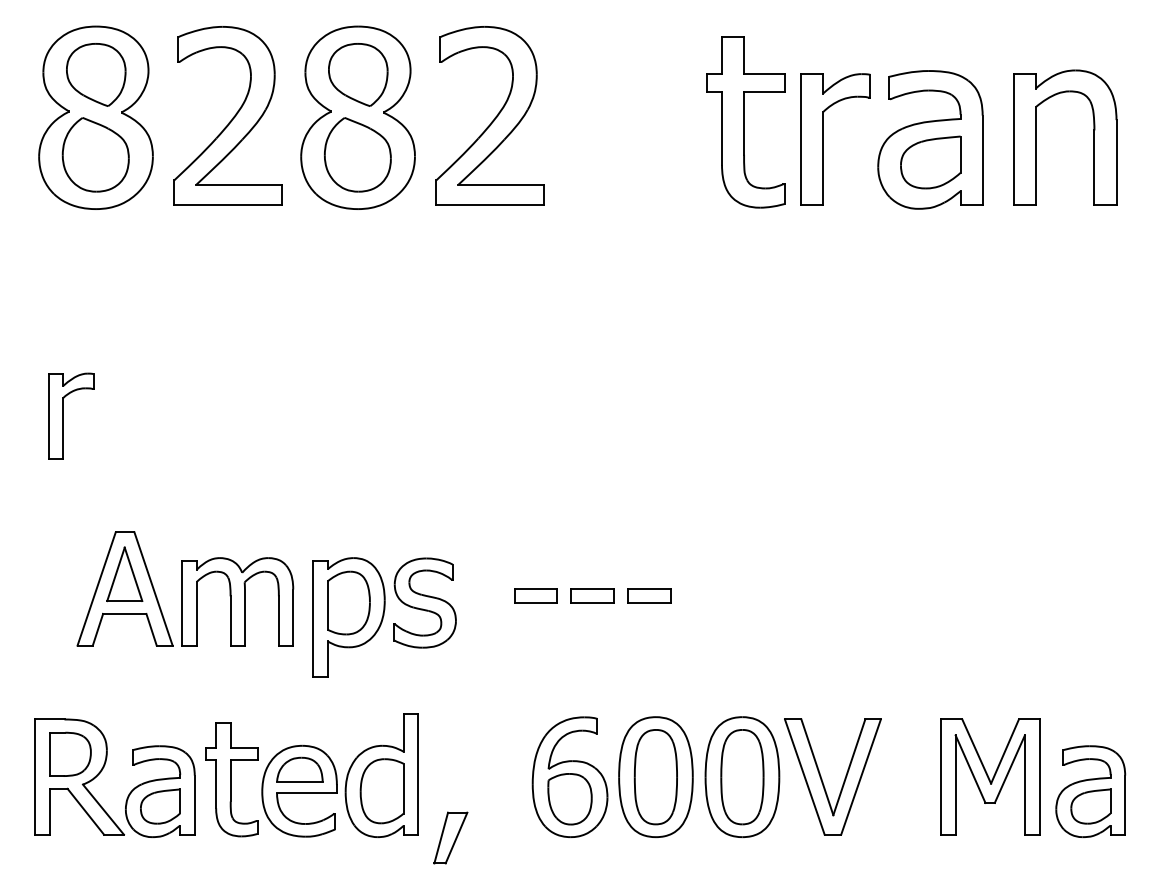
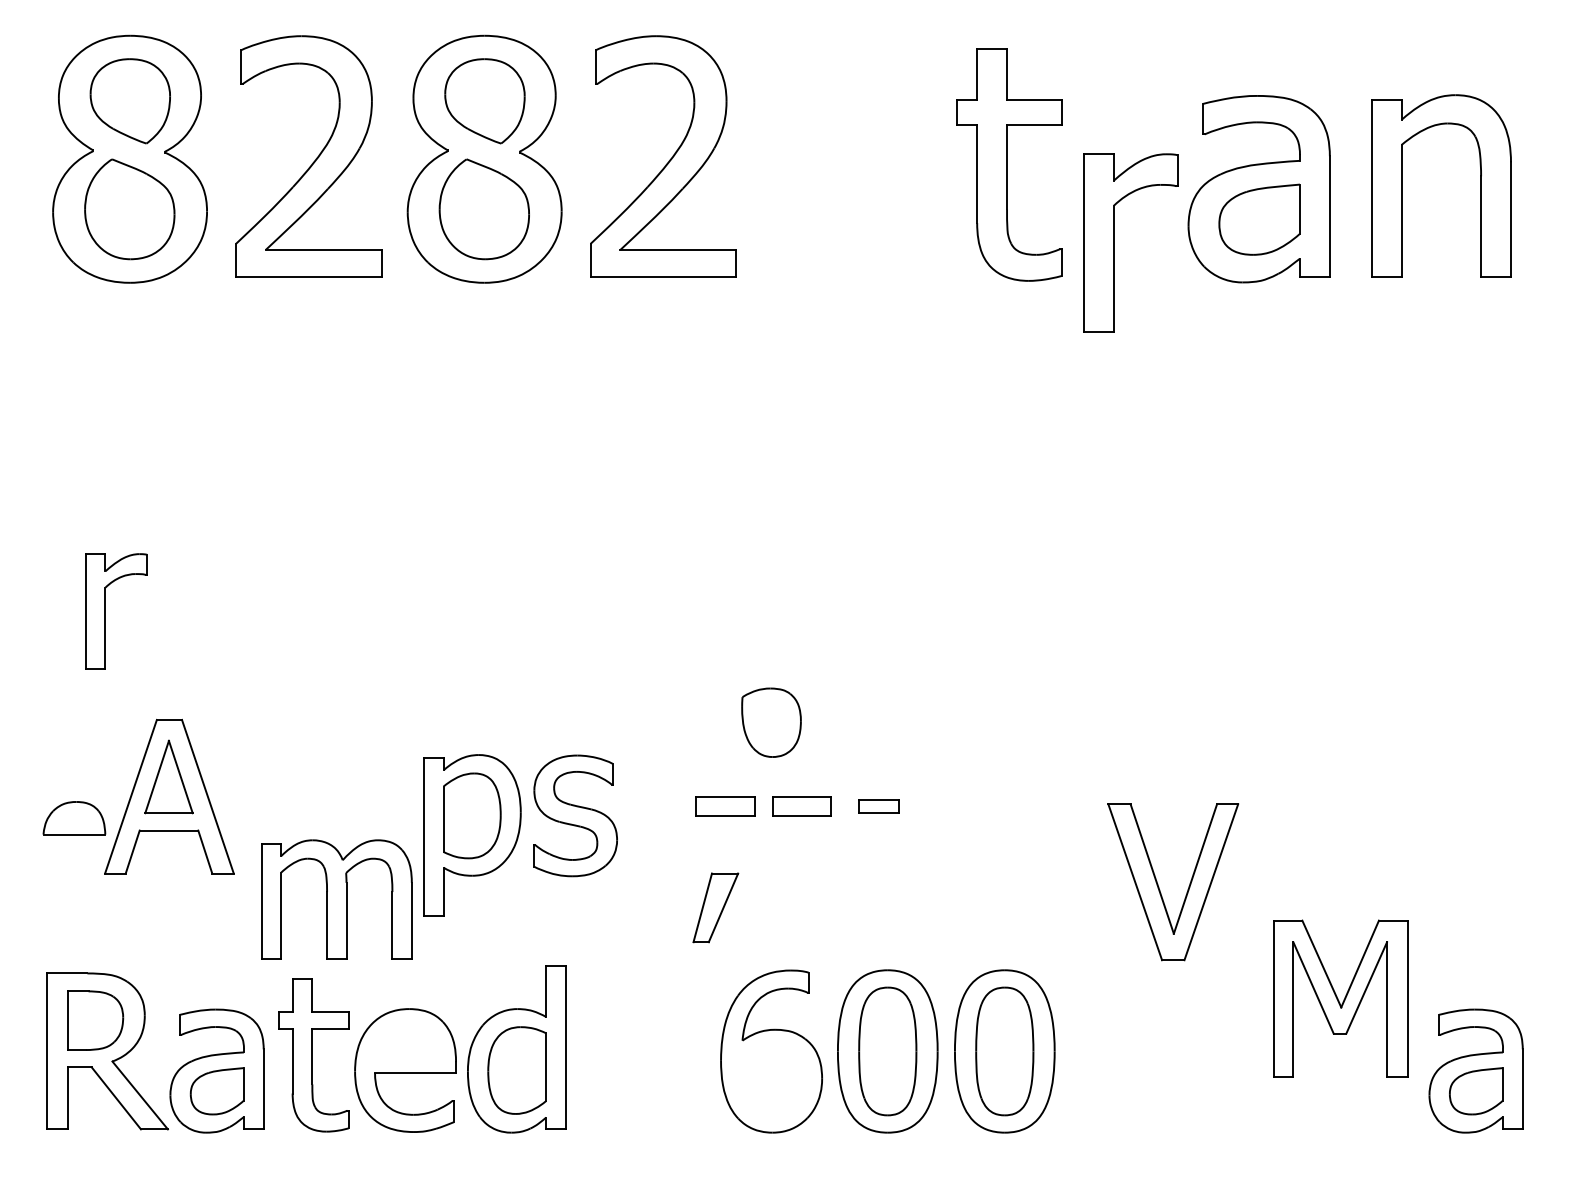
part: (823, 139) -> (1114, 242), moved
part: (63, 415) -> (106, 610), moved
part: (649, 595) -> (879, 805), size x0.7
part: (237, 601) -> (336, 899), moved
part: (299, 769) -> (73, 817), moved
part: (990, 776) -> (1340, 997), moved
part: (822, 778) -> (1159, 884), moved
part: (569, 799) -> (770, 723), moved
part: (450, 837) -> (715, 907), moved

